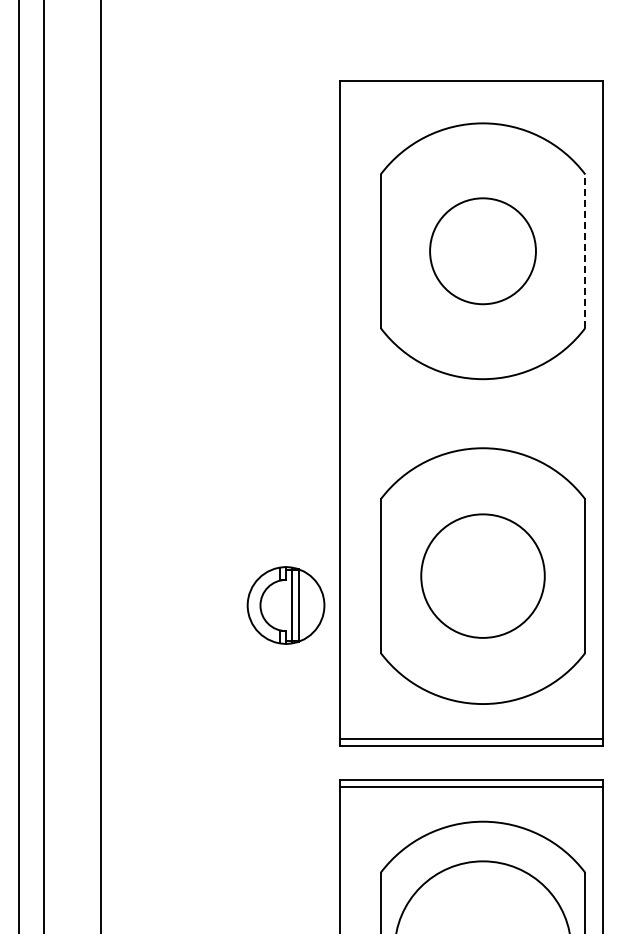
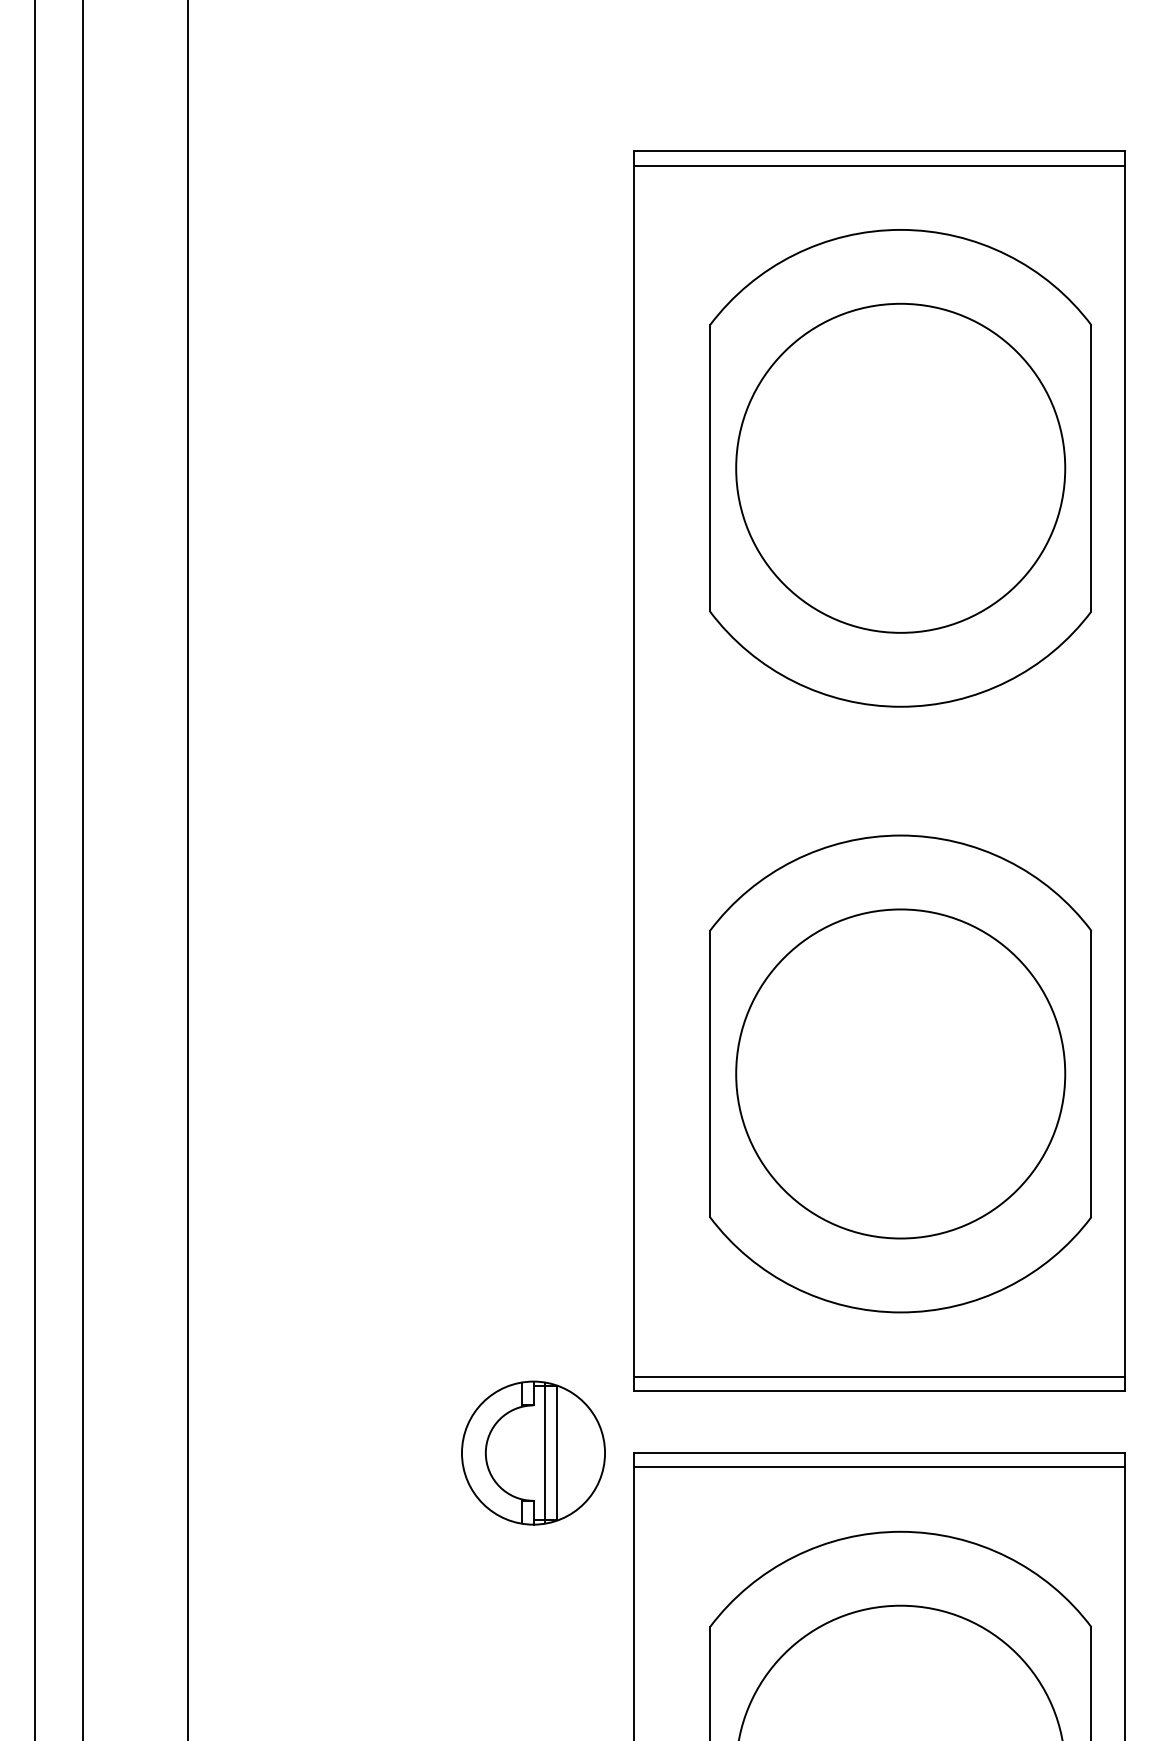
line: (471, 88) -> (879, 164), added
circle: (482, 251) -> (899, 468), size x1.67
line: (585, 251) -> (1091, 468), dashed -> solid
circle: (482, 575) -> (899, 1072), size x1.43
part: (285, 605) -> (532, 1453), moved

